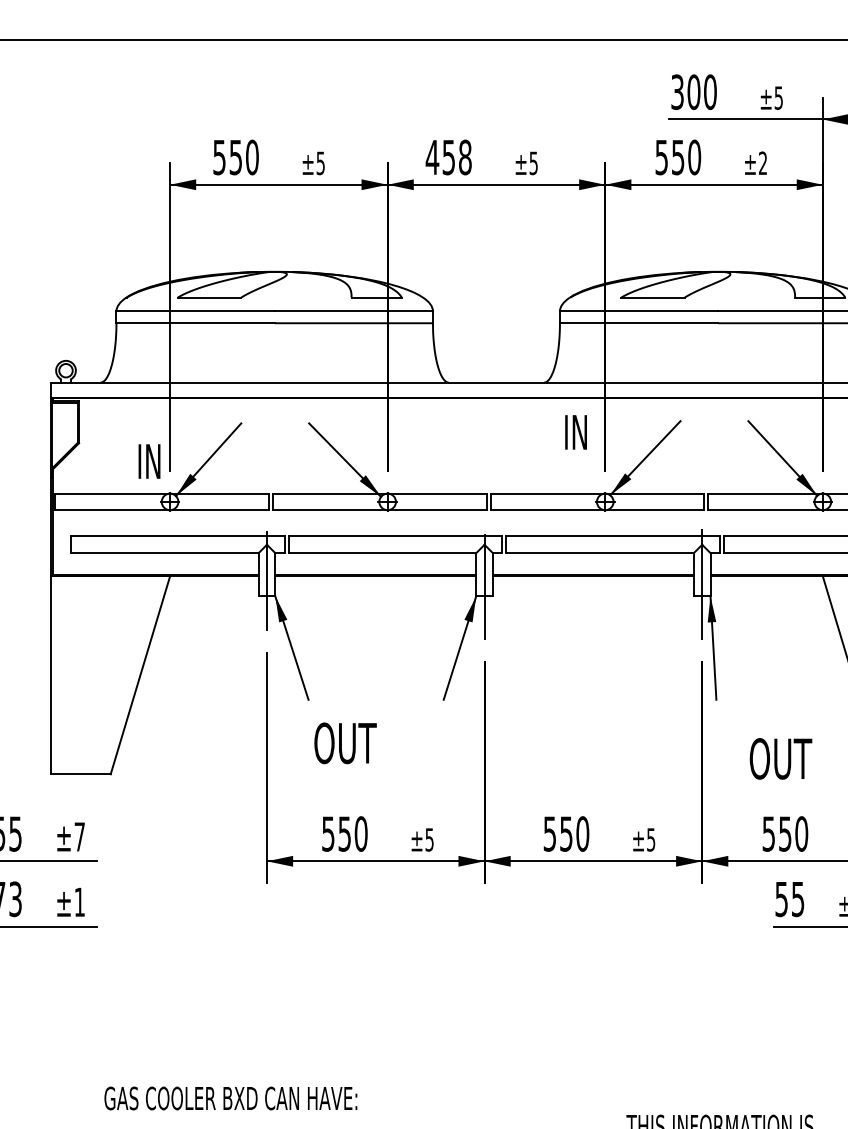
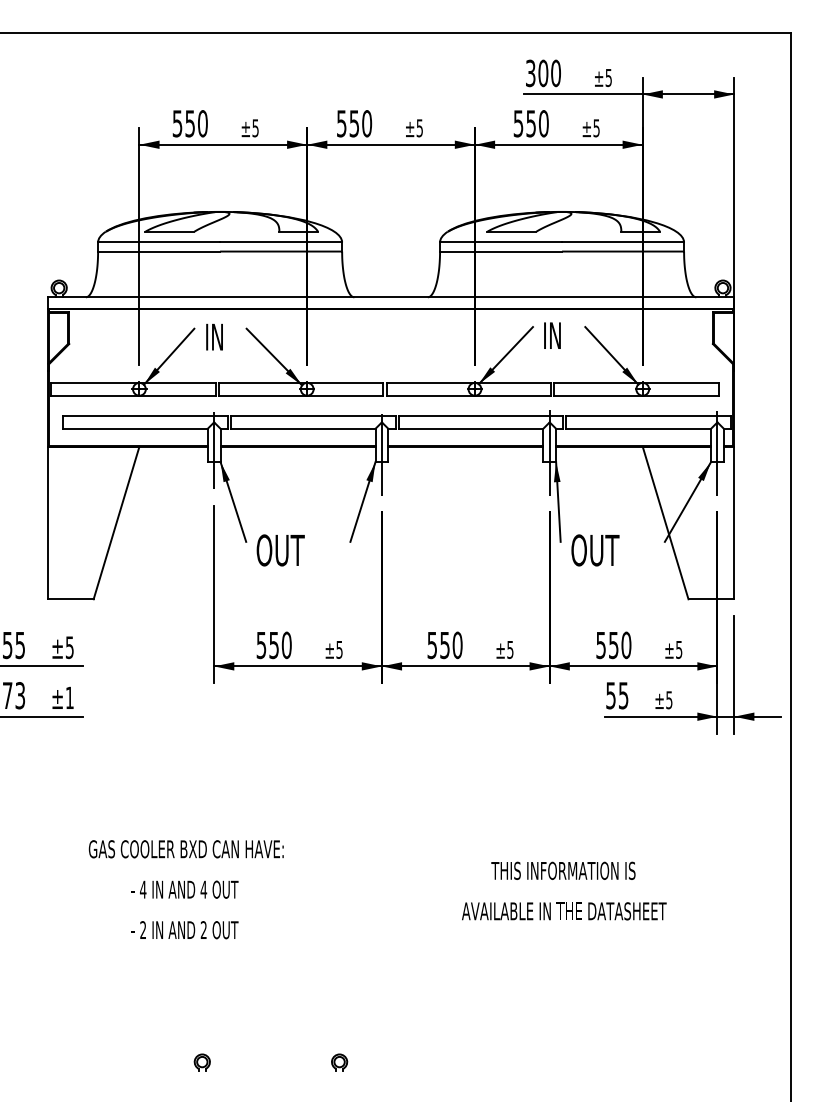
text: (449, 157) -> (354, 123), 458 -> 550
text: (762, 163) -> (596, 128), ±2 -> ±5
text: (576, 432) -> (552, 335), moved
text: (149, 460) -> (214, 336), moved
text: (345, 743) -> (280, 550), moved
text: (781, 758) -> (595, 550), moved
text: (79, 836) -> (69, 647), ±7 -> ±5

